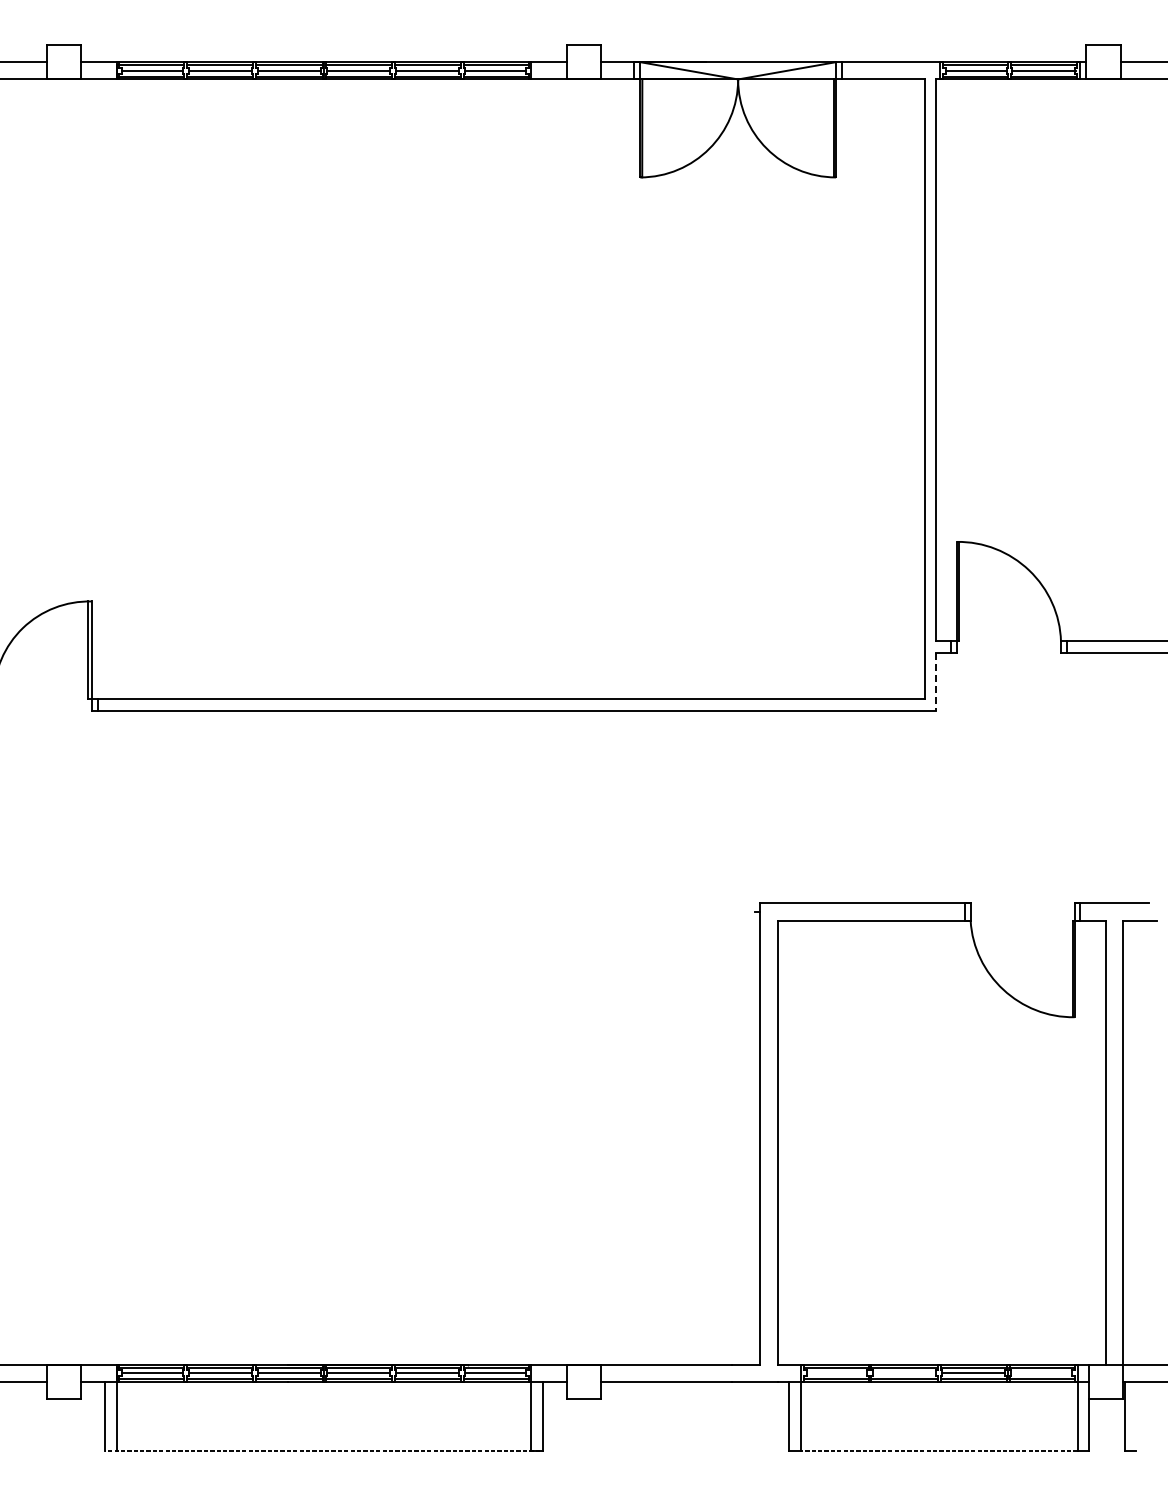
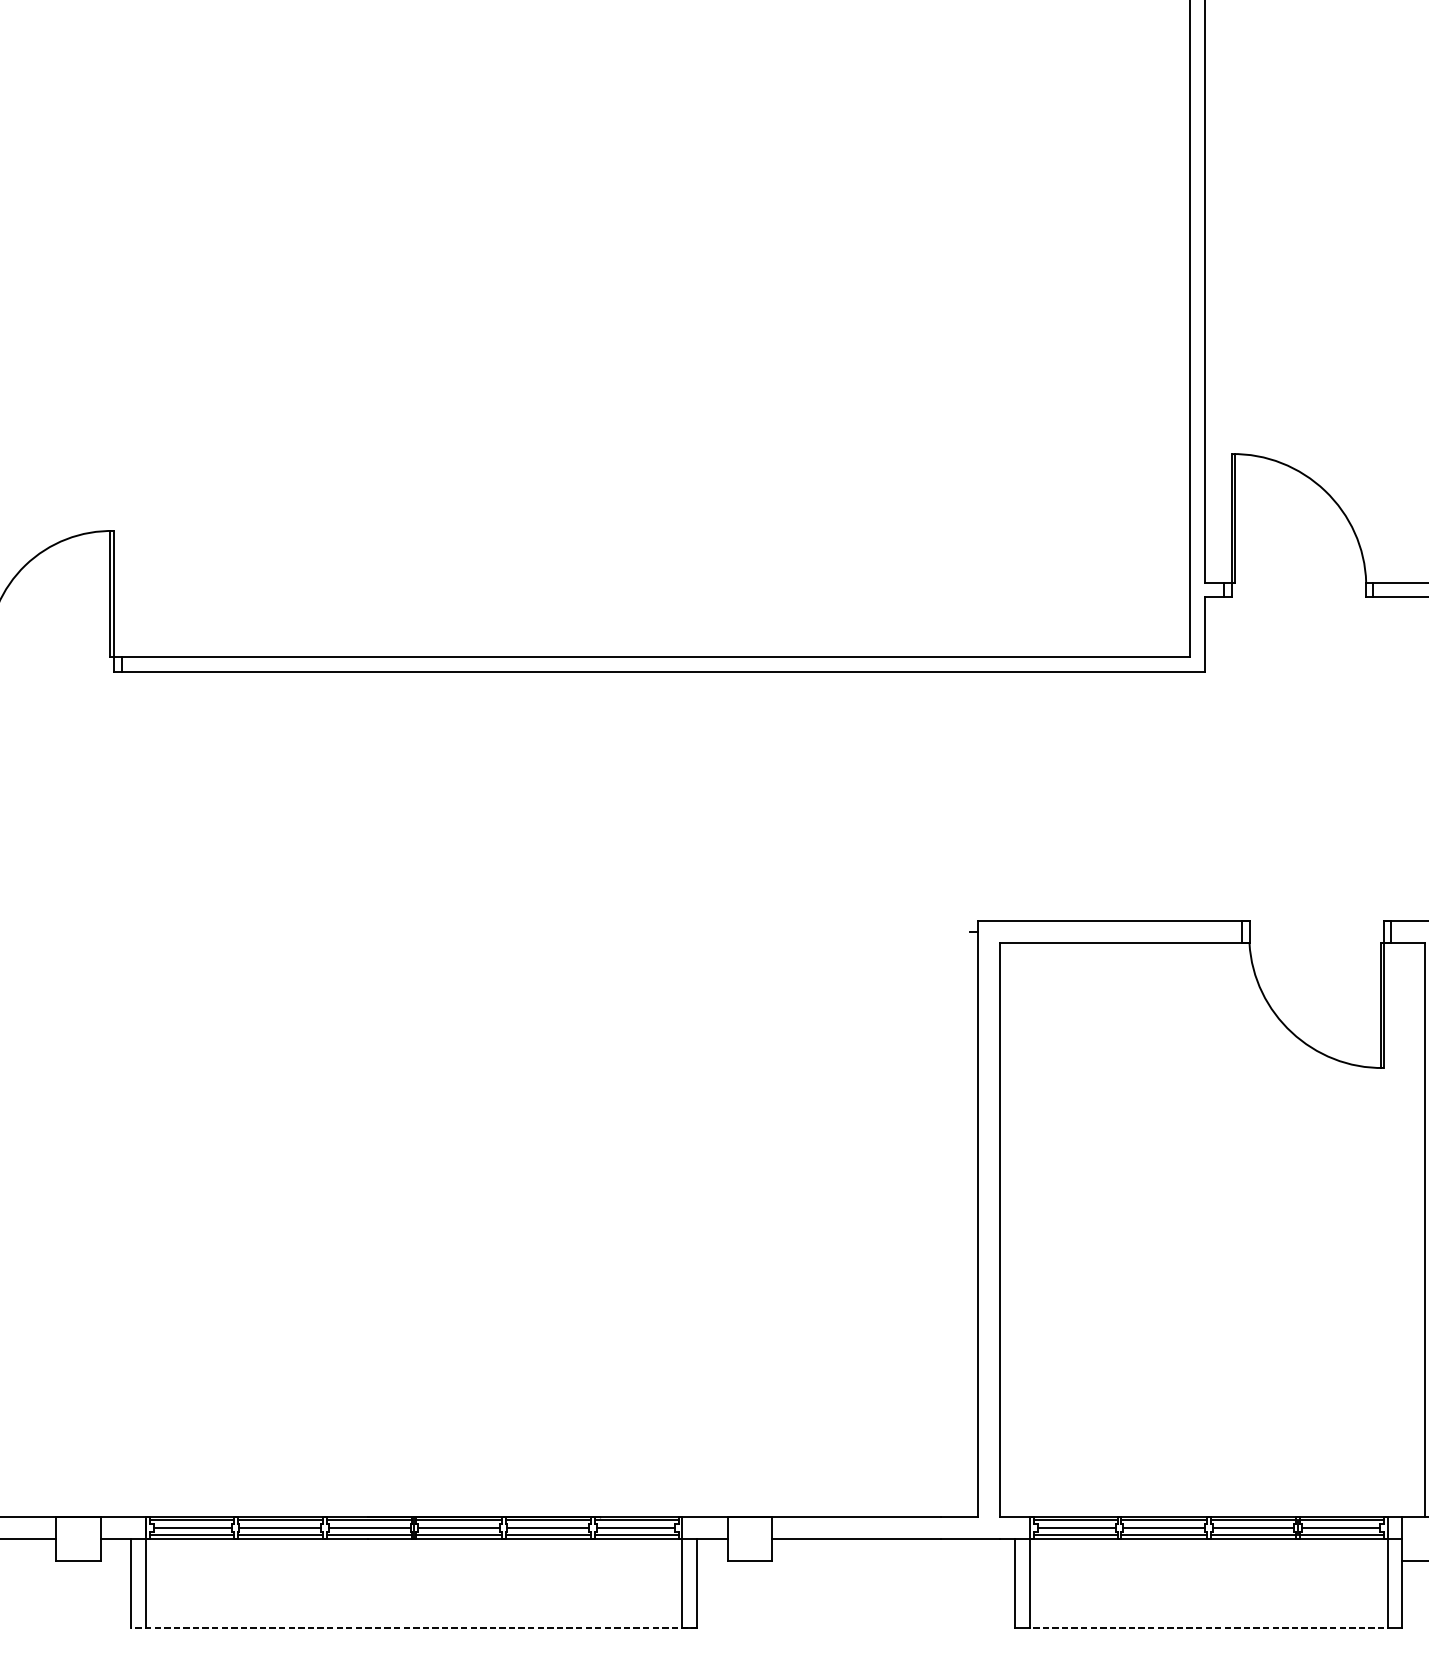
line: (936, 681) -> (1205, 634), dashed -> solid
line: (836, 1373) -> (1076, 1528), added
line: (904, 1373) -> (1164, 1528), added
line: (1041, 1373) -> (1341, 1528), added

